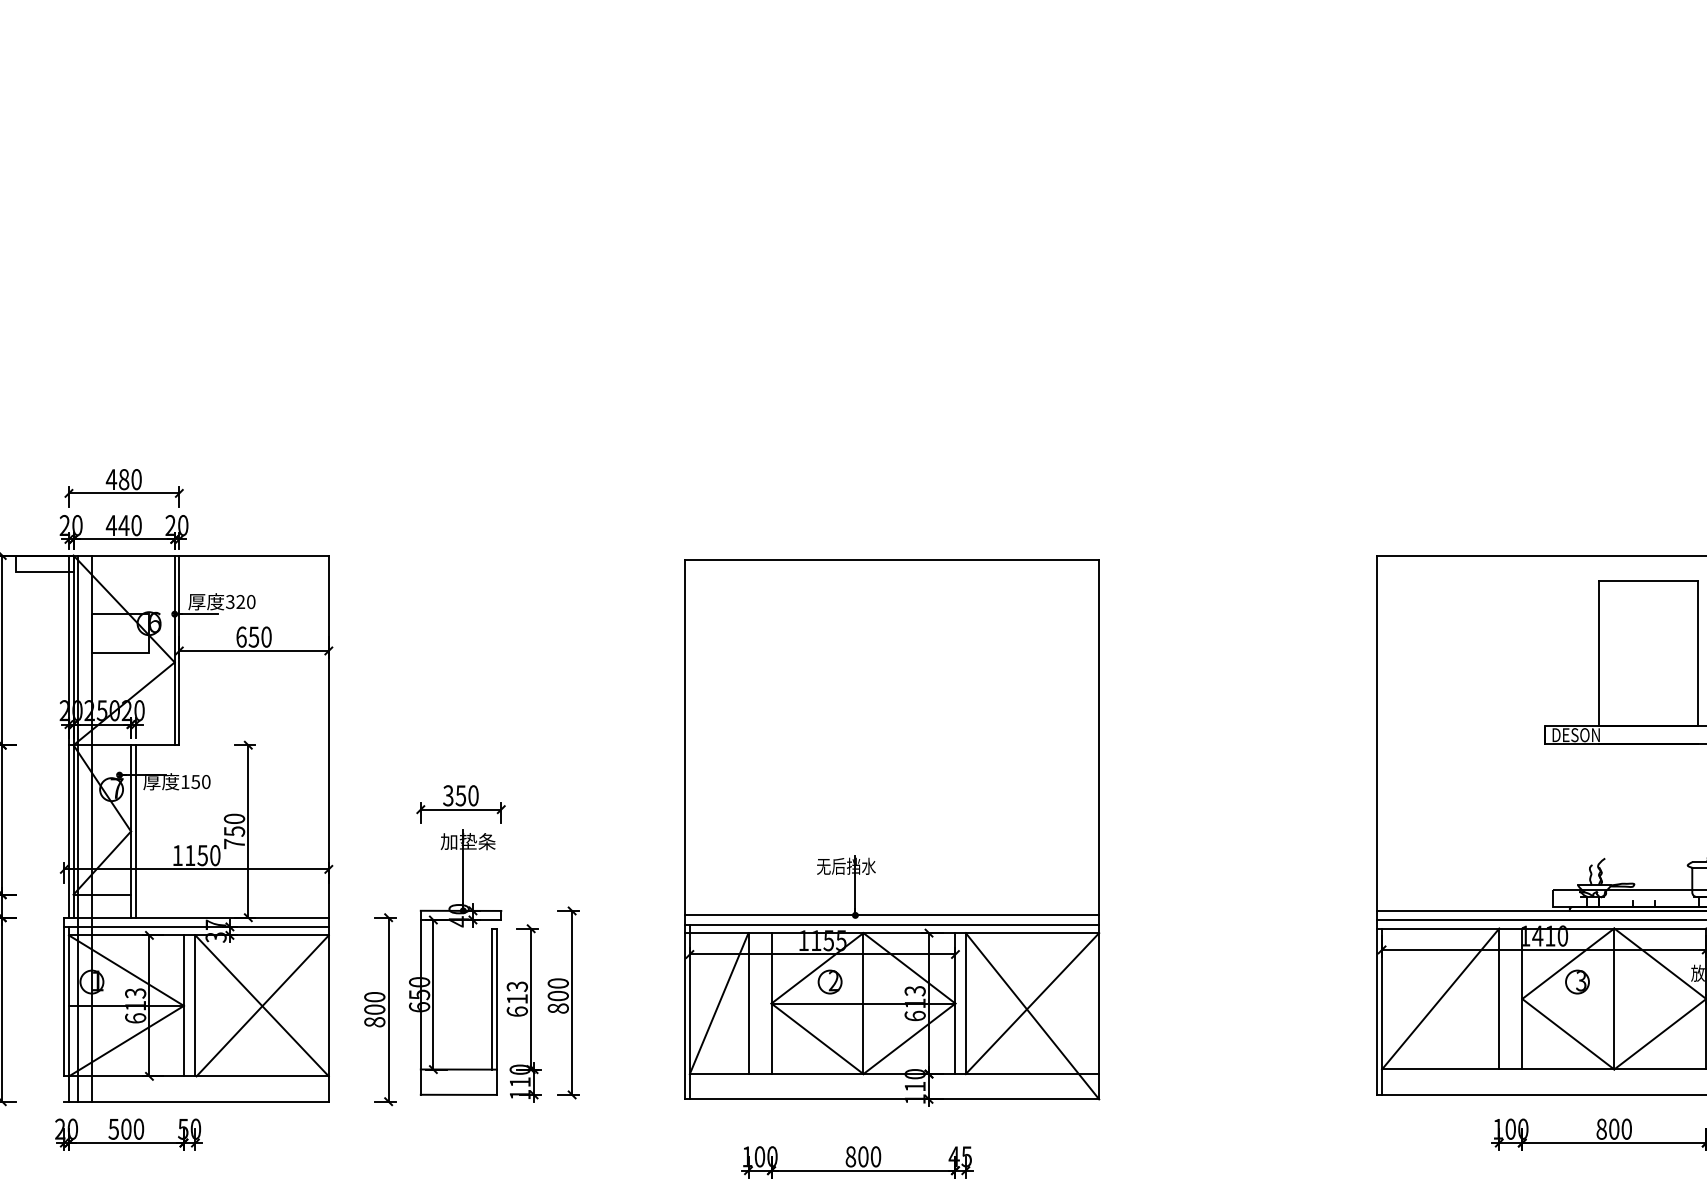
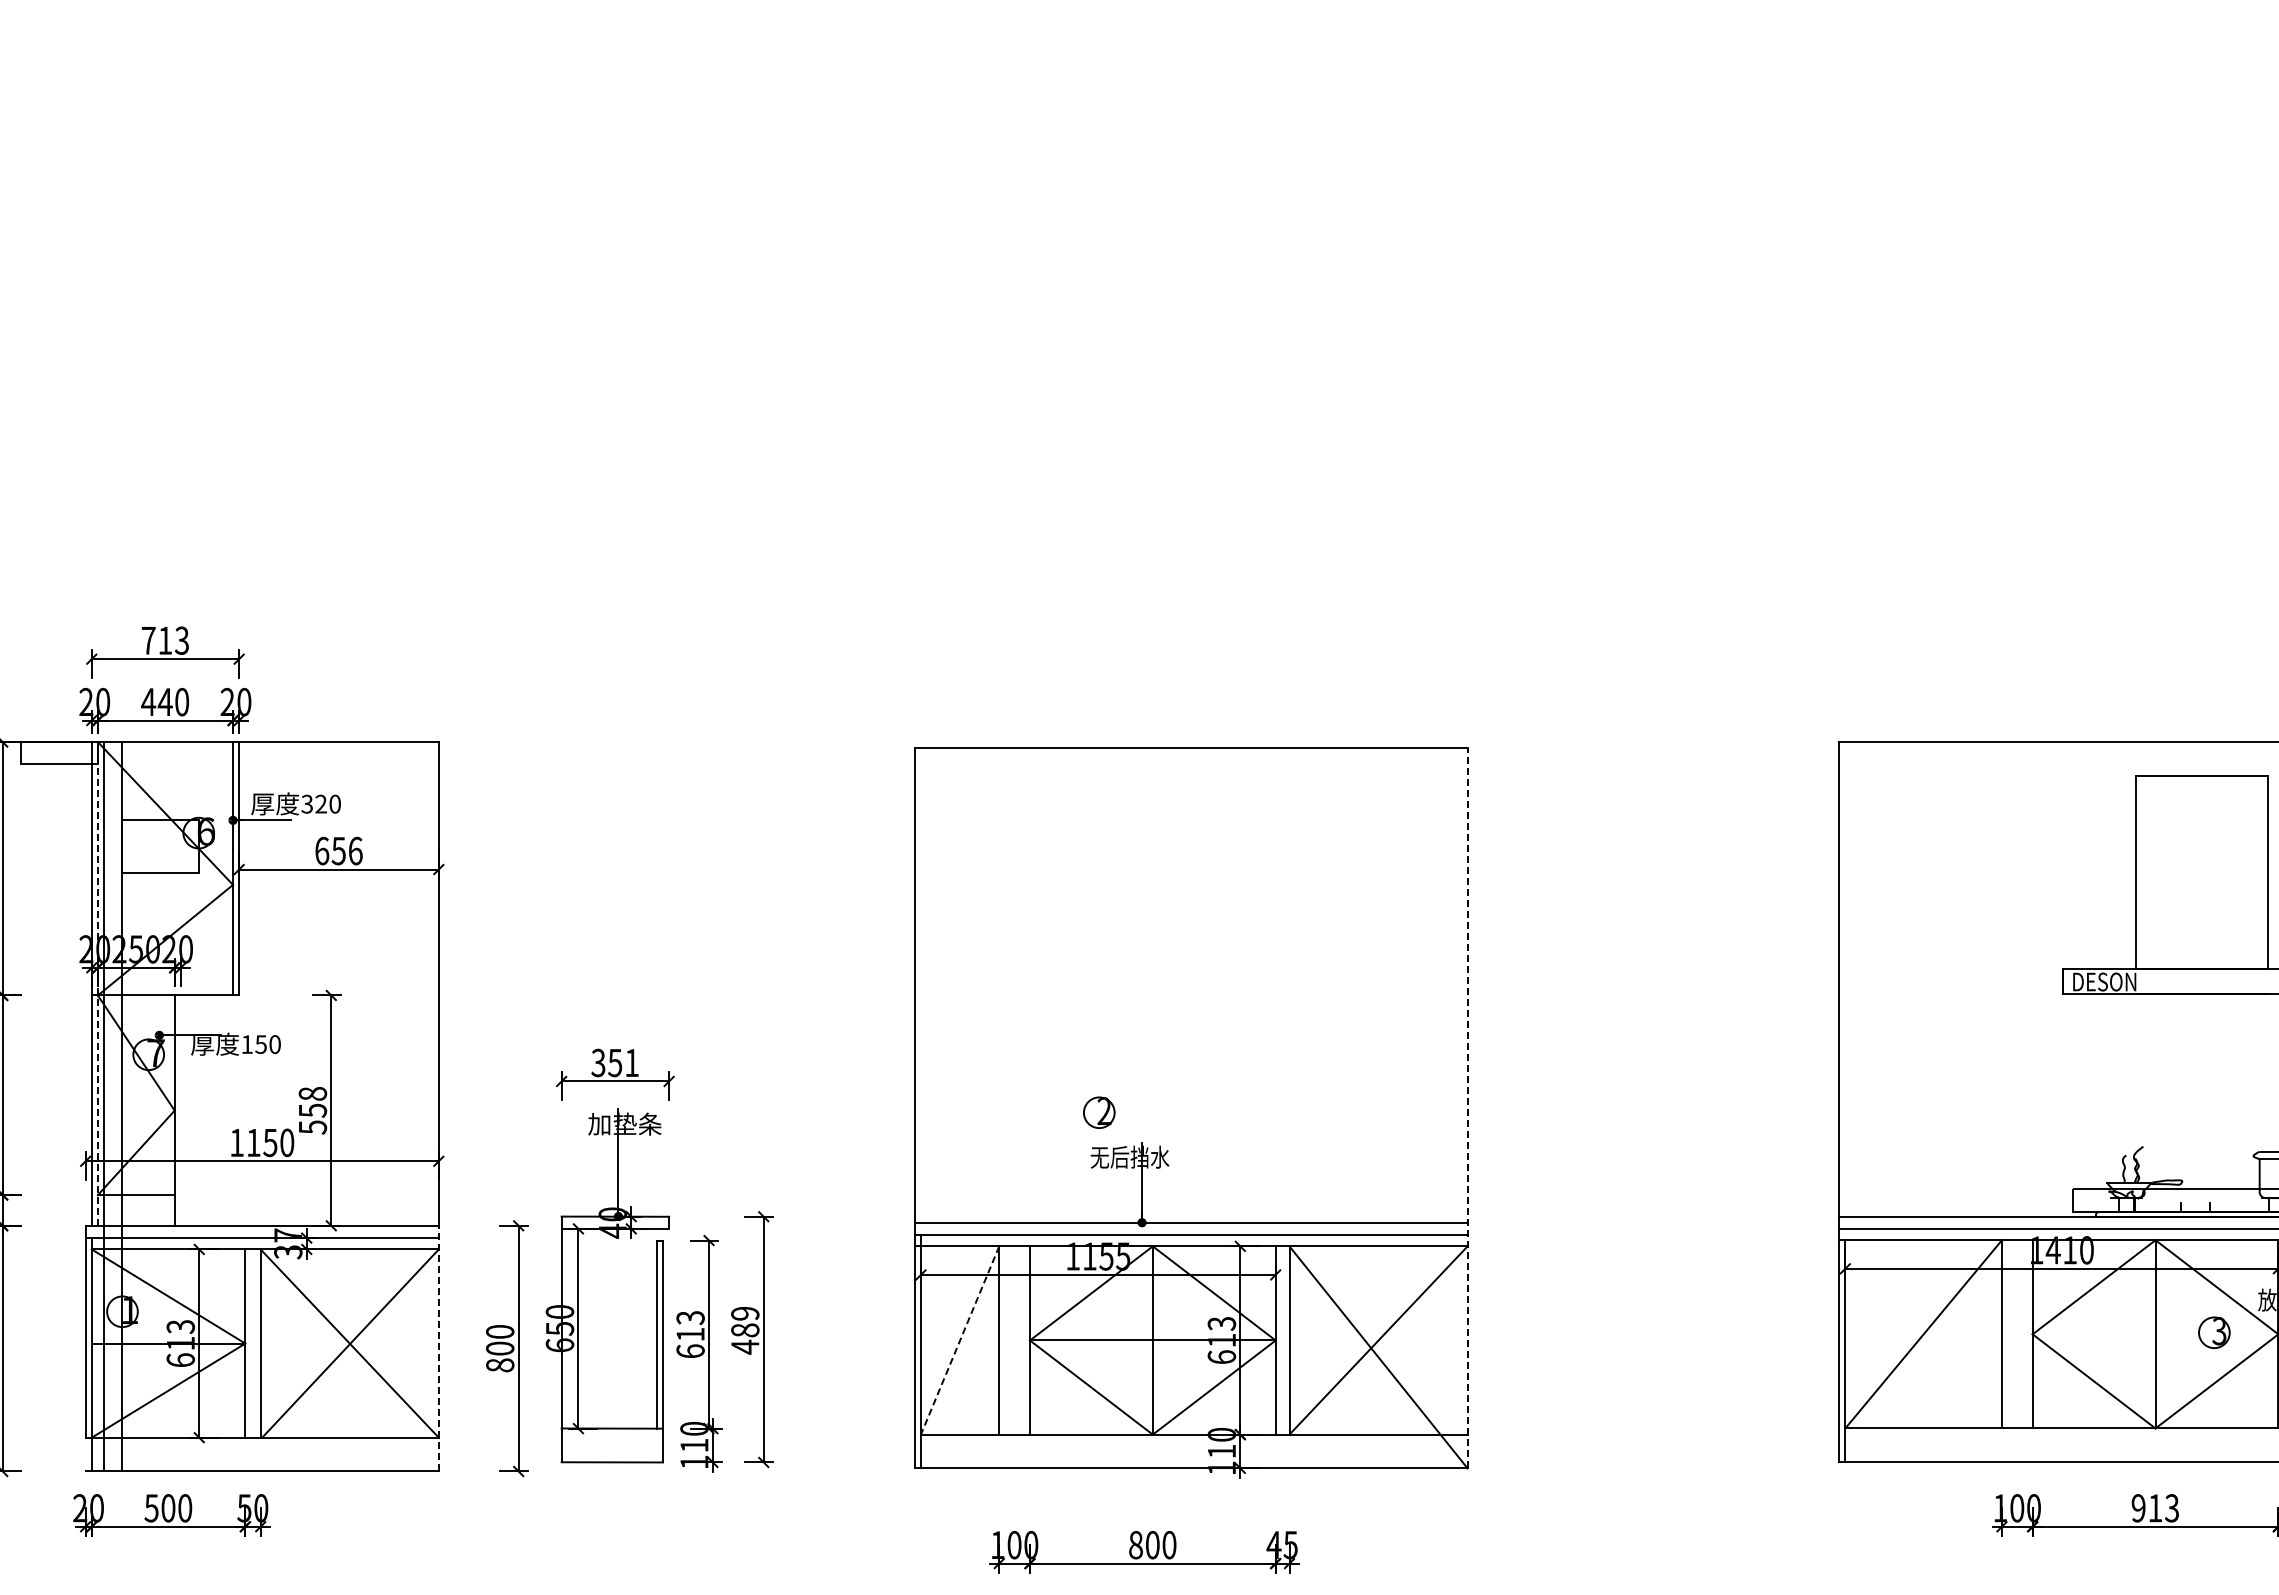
text: (124, 479) -> (165, 640), 480 -> 713
text: (266, 636) -> (355, 850), 650 -> 656
line: (73, 736) -> (97, 983), solid -> dashed
text: (473, 795) -> (631, 1062), 350 -> 351
line: (1099, 829) -> (1467, 1107), solid -> dashed
line: (135, 831) -> (180, 1110), removed
text: (234, 831) -> (313, 1110), 750 -> 558
part: (830, 981) -> (1099, 1112), moved
part: (1577, 981) -> (2214, 1332), moved
text: (558, 996) -> (745, 1330), 800 -> 489
line: (719, 1003) -> (960, 1340), solid -> dashed
line: (328, 1009) -> (438, 1348), solid -> dashed
text: (1614, 1129) -> (2155, 1508), 800 -> 913

